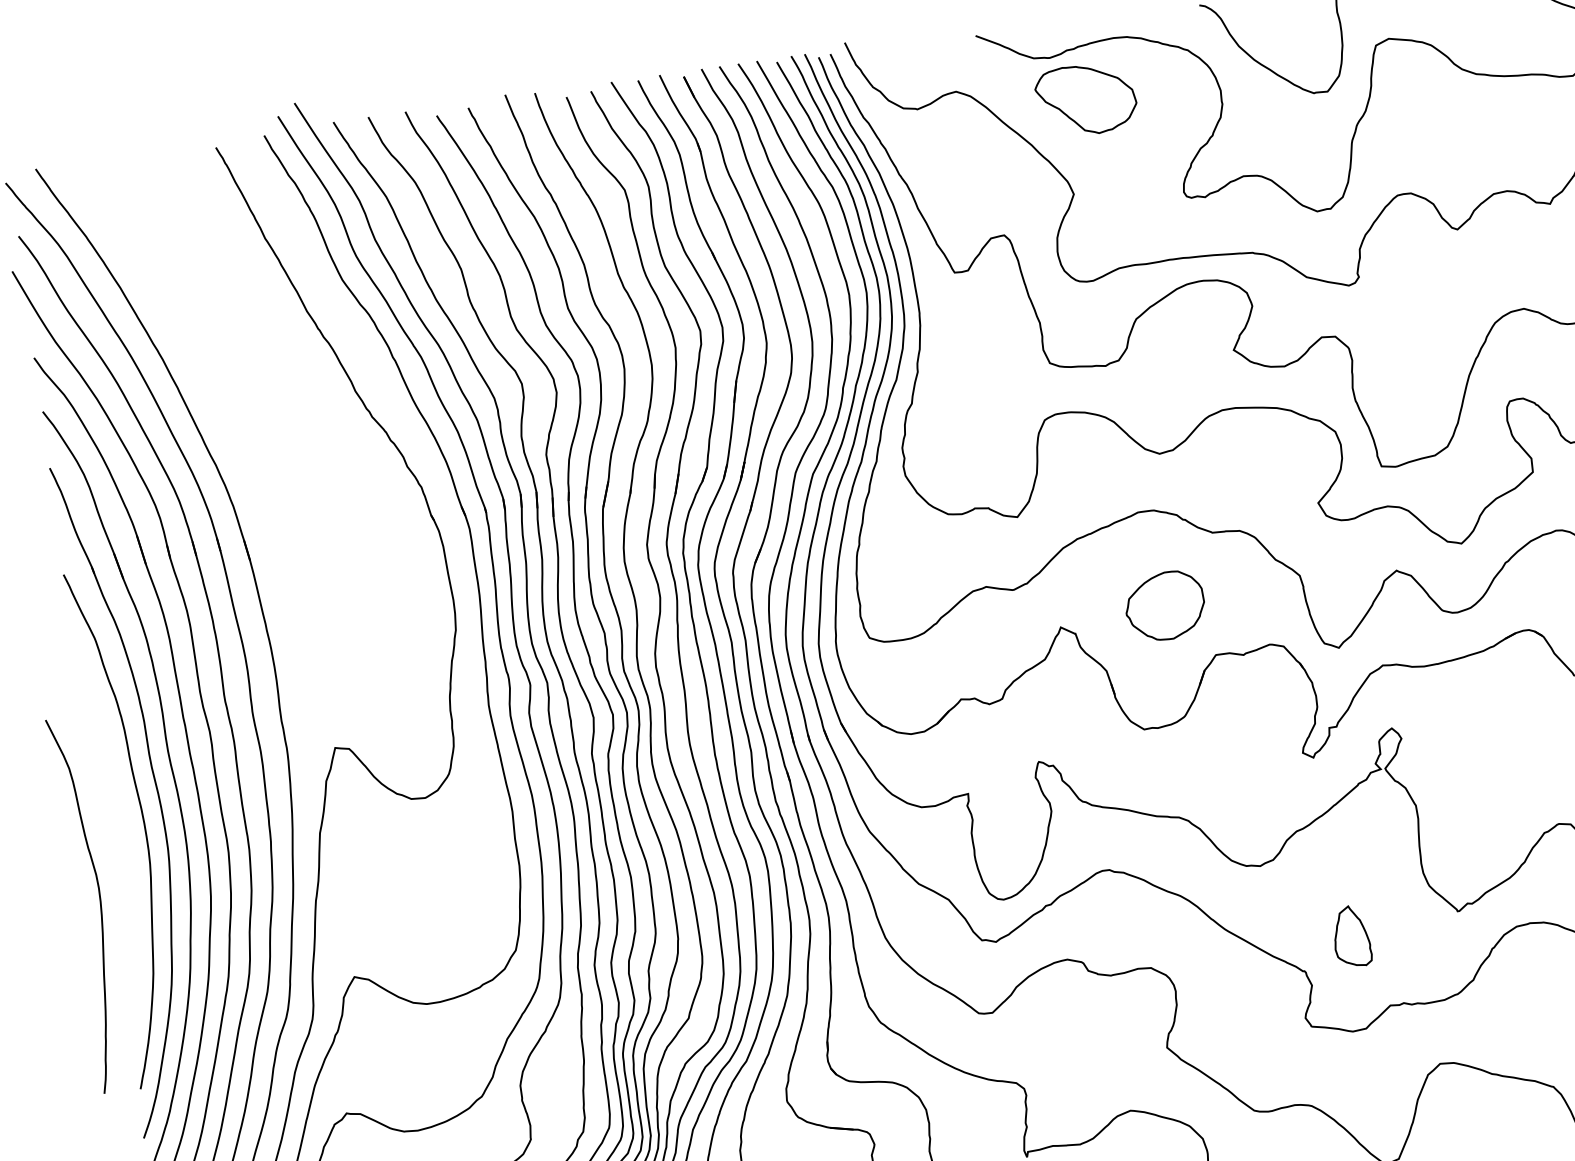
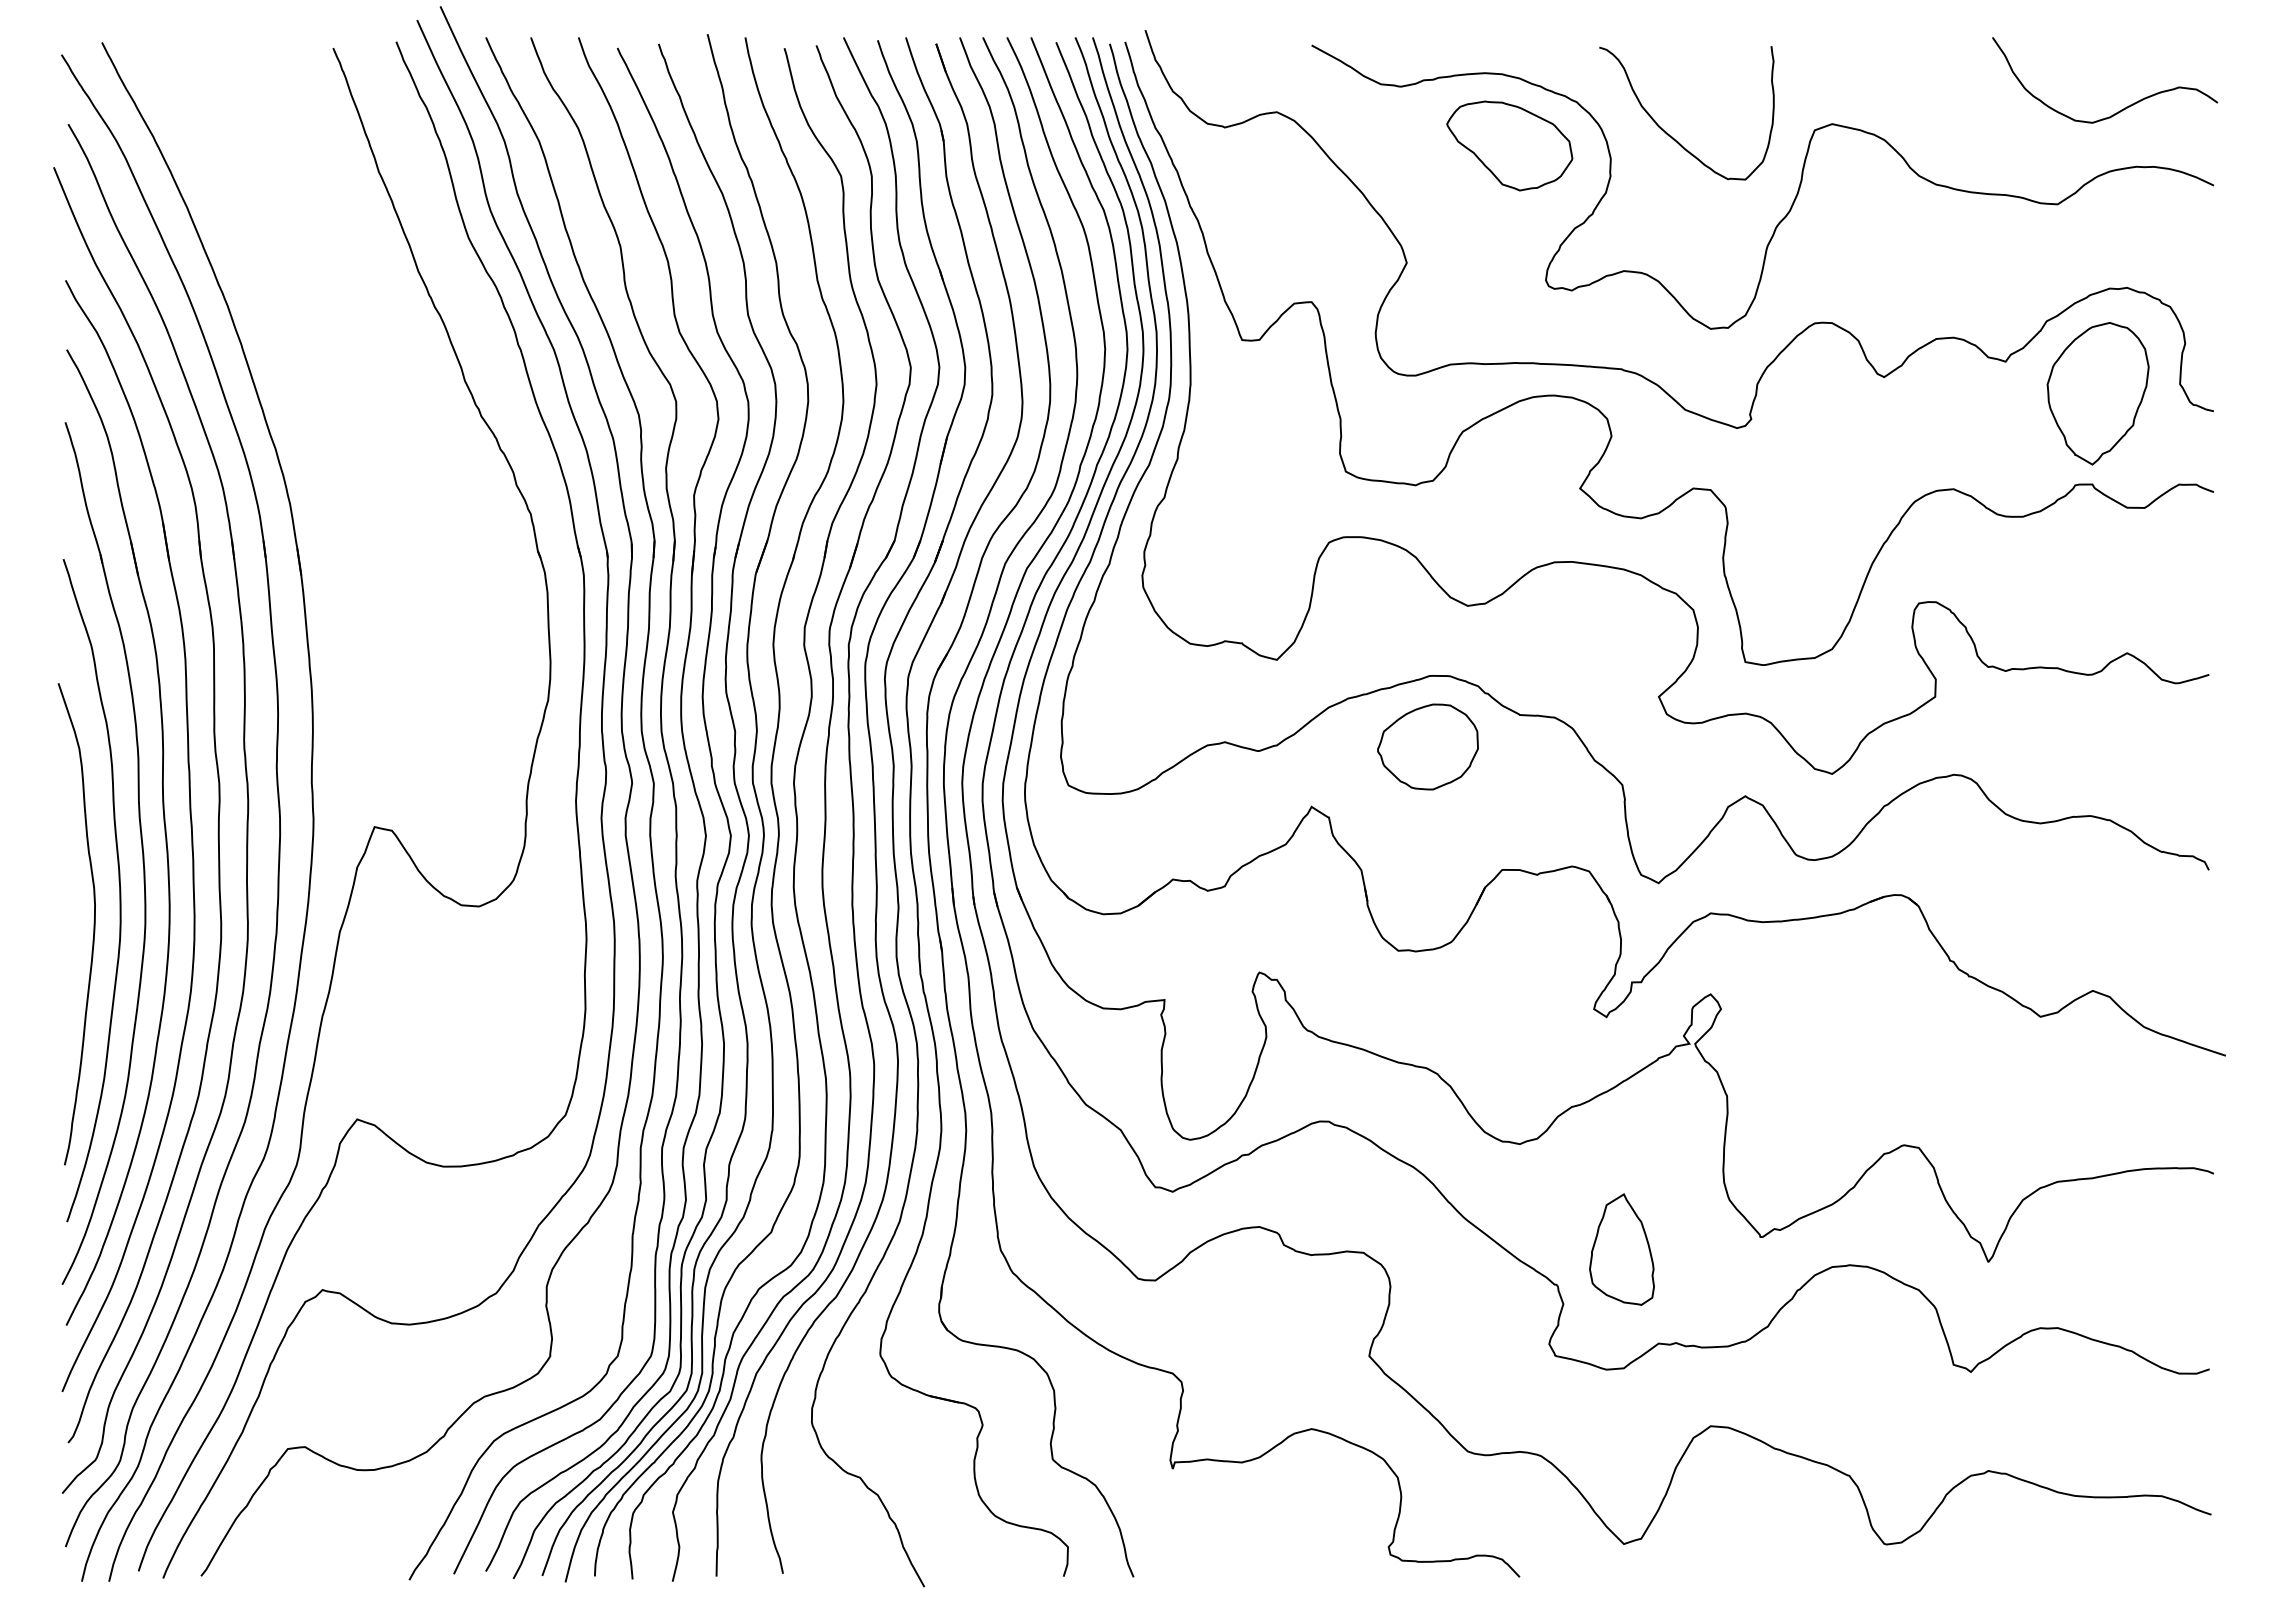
part: (1086, 99) -> (1509, 145), moved
part: (1164, 605) -> (1427, 746), moved
curve: (99, 903) -> (93, 924), moved
part: (1351, 936) -> (1621, 1249), size x1.43

